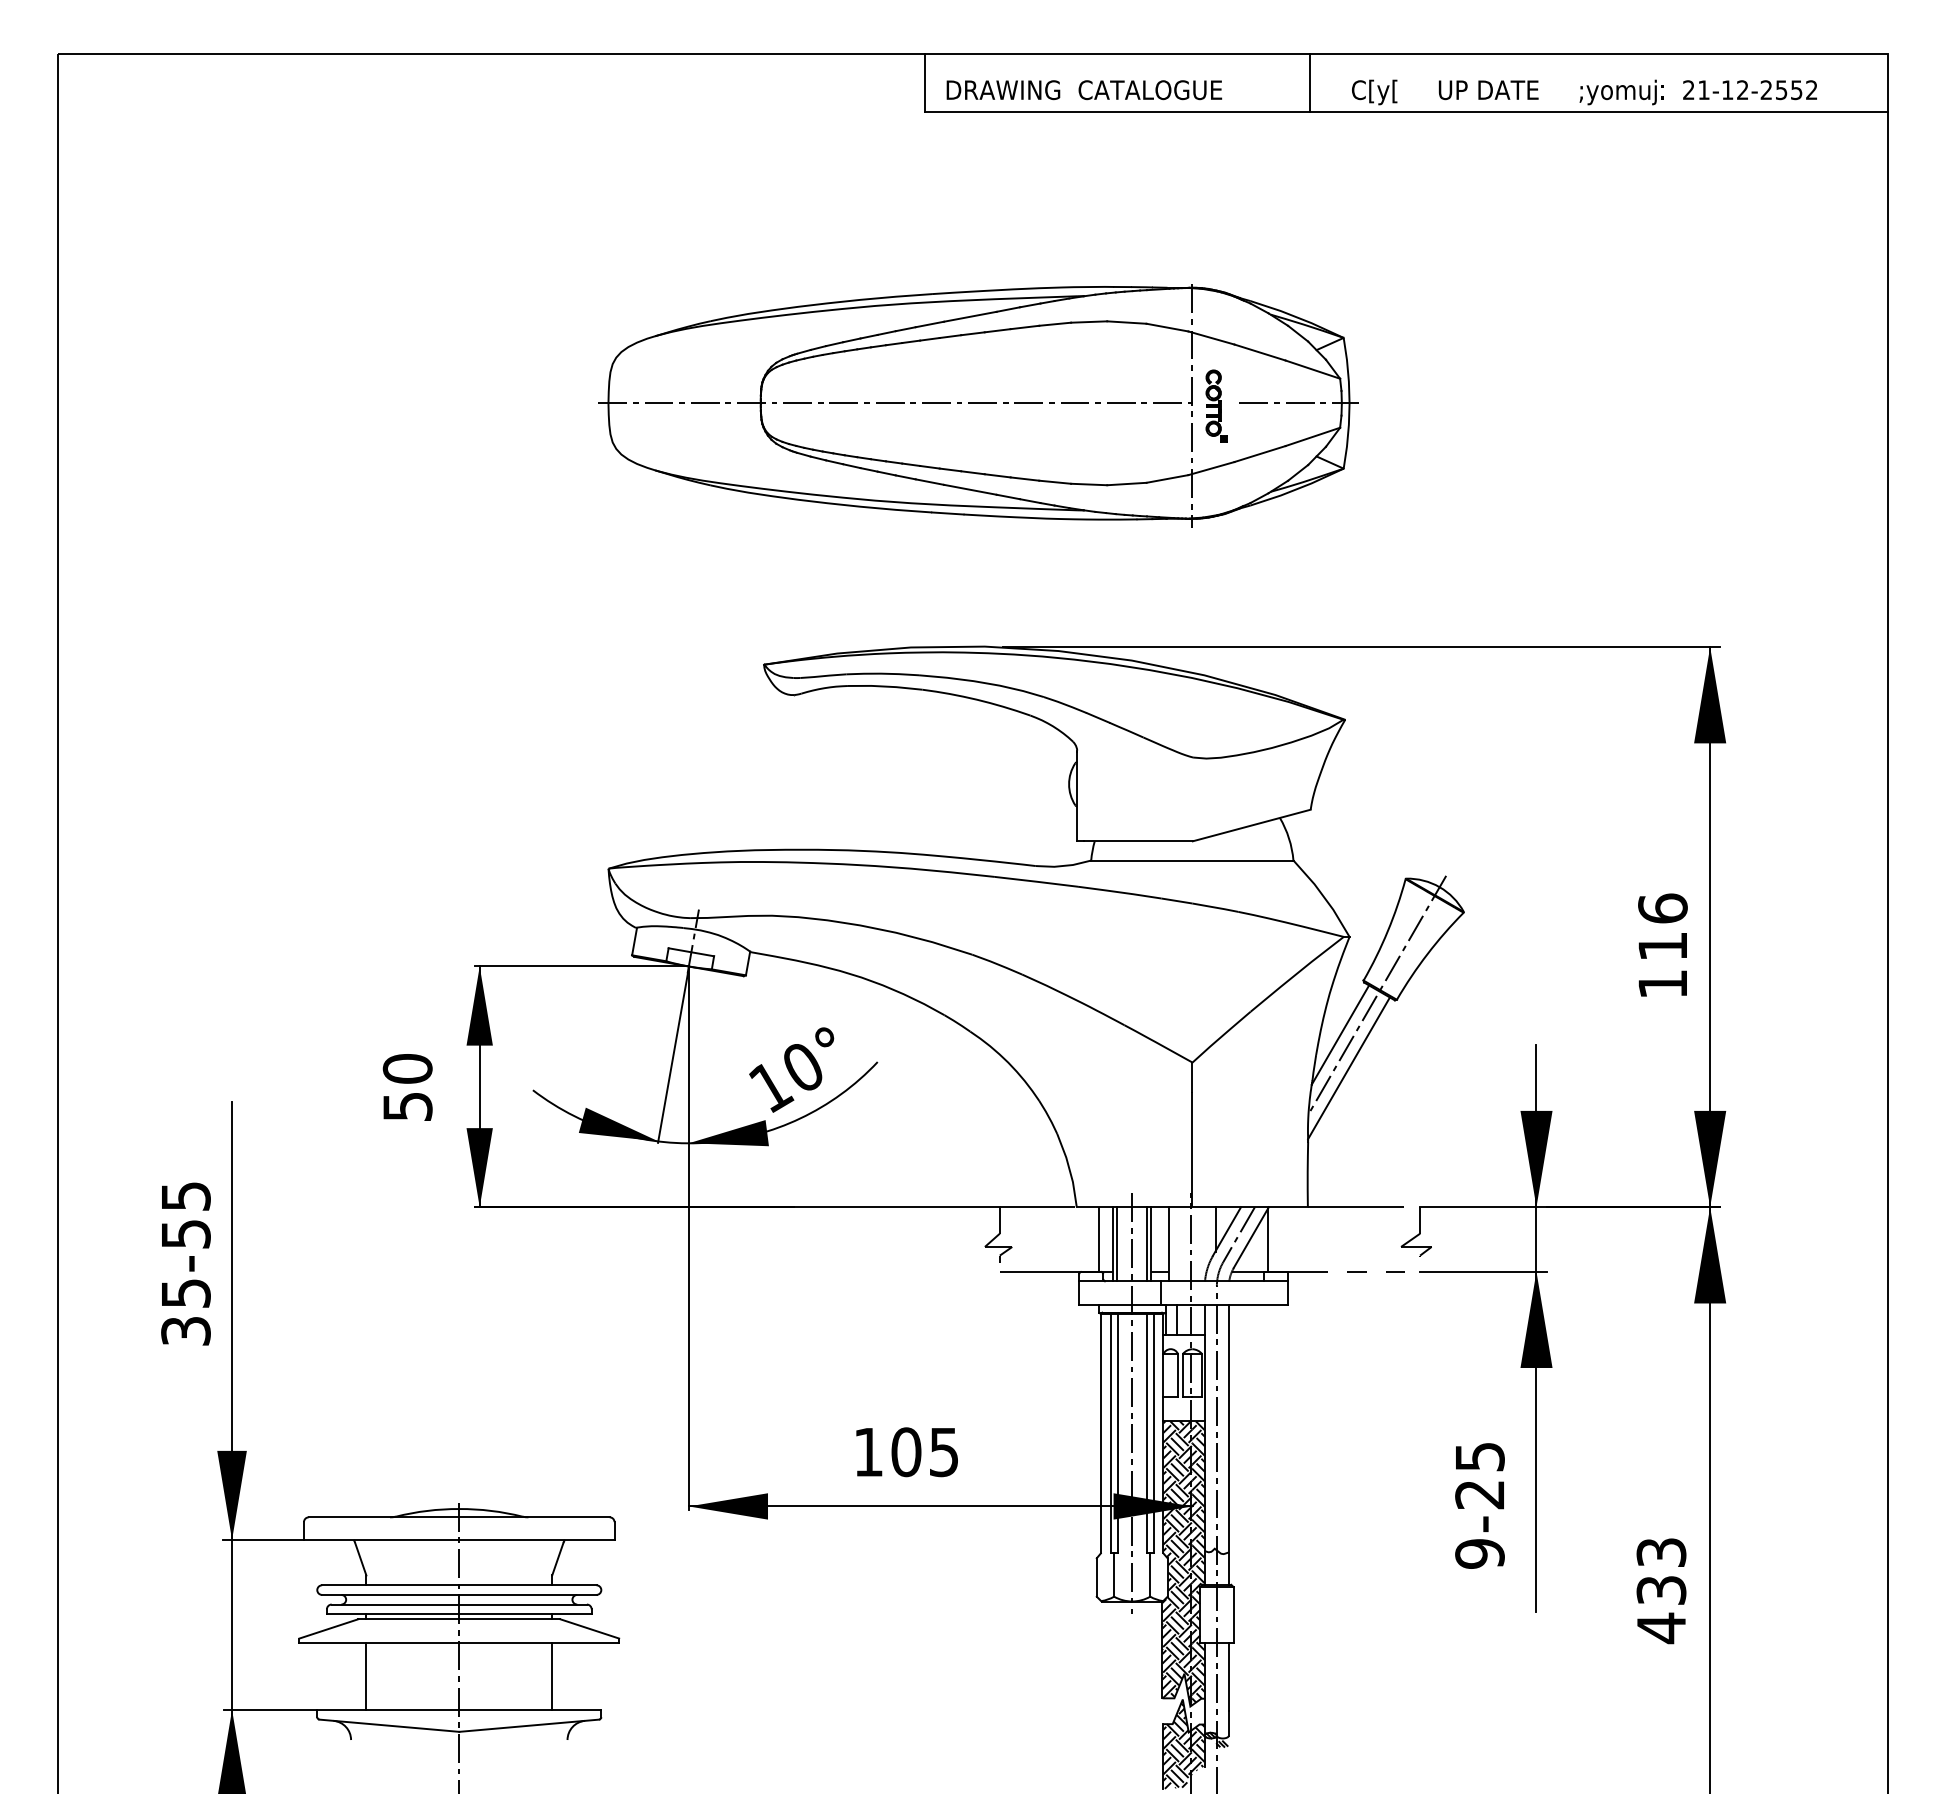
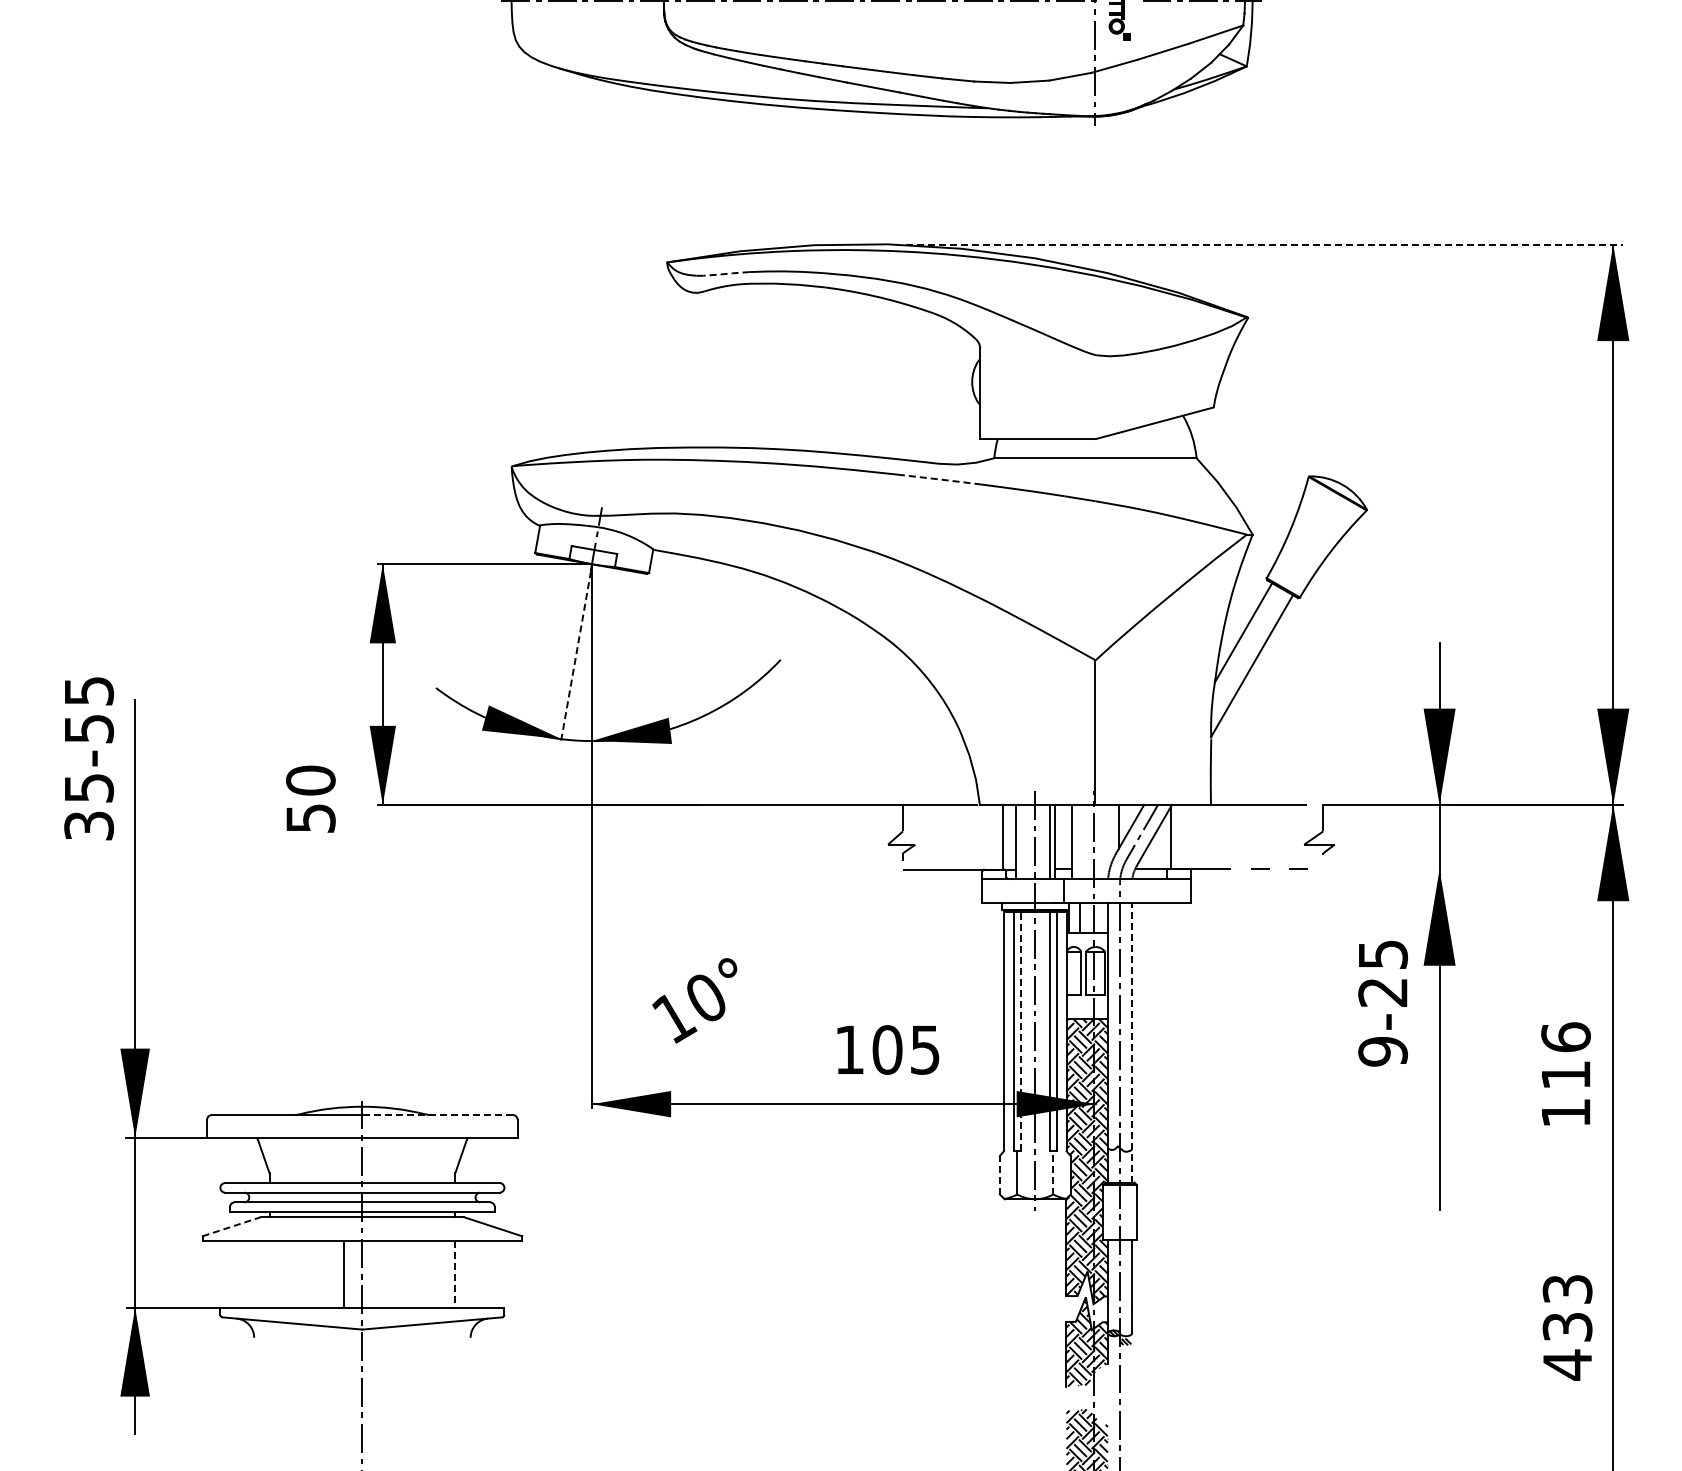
line: (1361, 647) -> (1264, 245), solid -> dashed
line: (822, 676) -> (725, 274), solid -> dashed
line: (1036, 881) -> (939, 479), solid -> dashed
text: (1662, 944) -> (1565, 1073), moved
line: (1377, 994) -> (1280, 592), removed
line: (672, 1058) -> (575, 656), solid -> dashed
text: (791, 1069) -> (694, 1000), moved
text: (407, 1087) -> (310, 799), moved
line: (1117, 1244) -> (1020, 842), removed
text: (185, 1263) -> (88, 758), moved
line: (1483, 1271) -> (1386, 869), removed
line: (1117, 1433) -> (1020, 1031), solid -> dashed
line: (1228, 1445) -> (1131, 1043), solid -> dashed
text: (906, 1452) -> (887, 1050), moved
text: (1479, 1505) -> (1382, 1003), moved
line: (534, 1517) -> (437, 1115), solid -> dashed
line: (1150, 1575) -> (1053, 1173), solid -> dashed
line: (1096, 1577) -> (999, 1175), solid -> dashed
text: (1661, 1591) -> (1567, 1328), moved
line: (328, 1628) -> (231, 1226), solid -> dashed
line: (366, 1676) -> (343, 1274), moved
line: (552, 1677) -> (455, 1275), solid -> dashed

